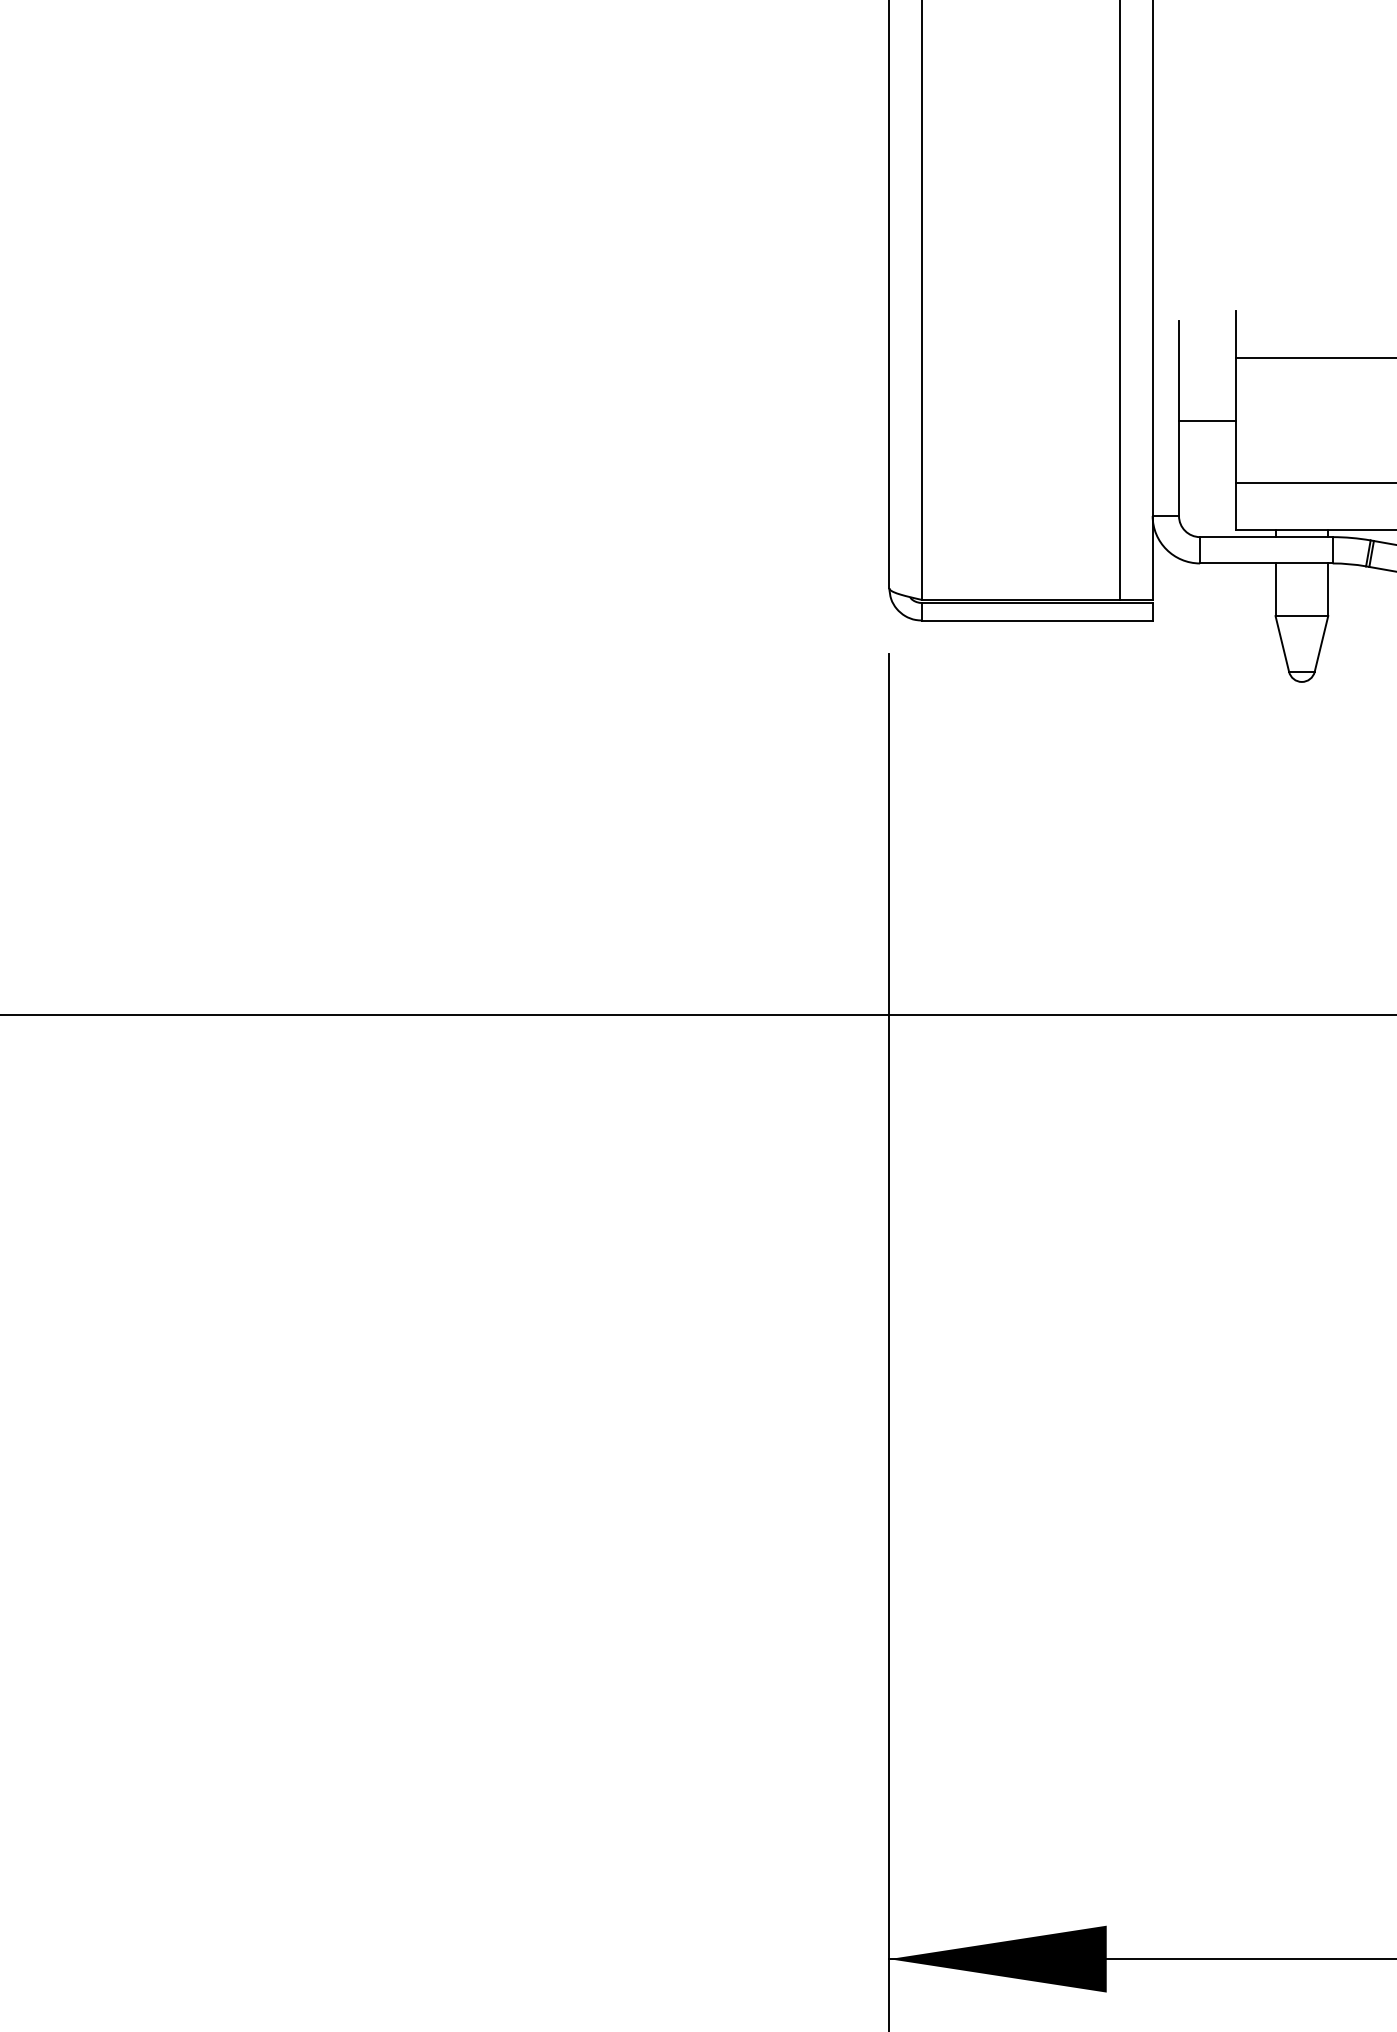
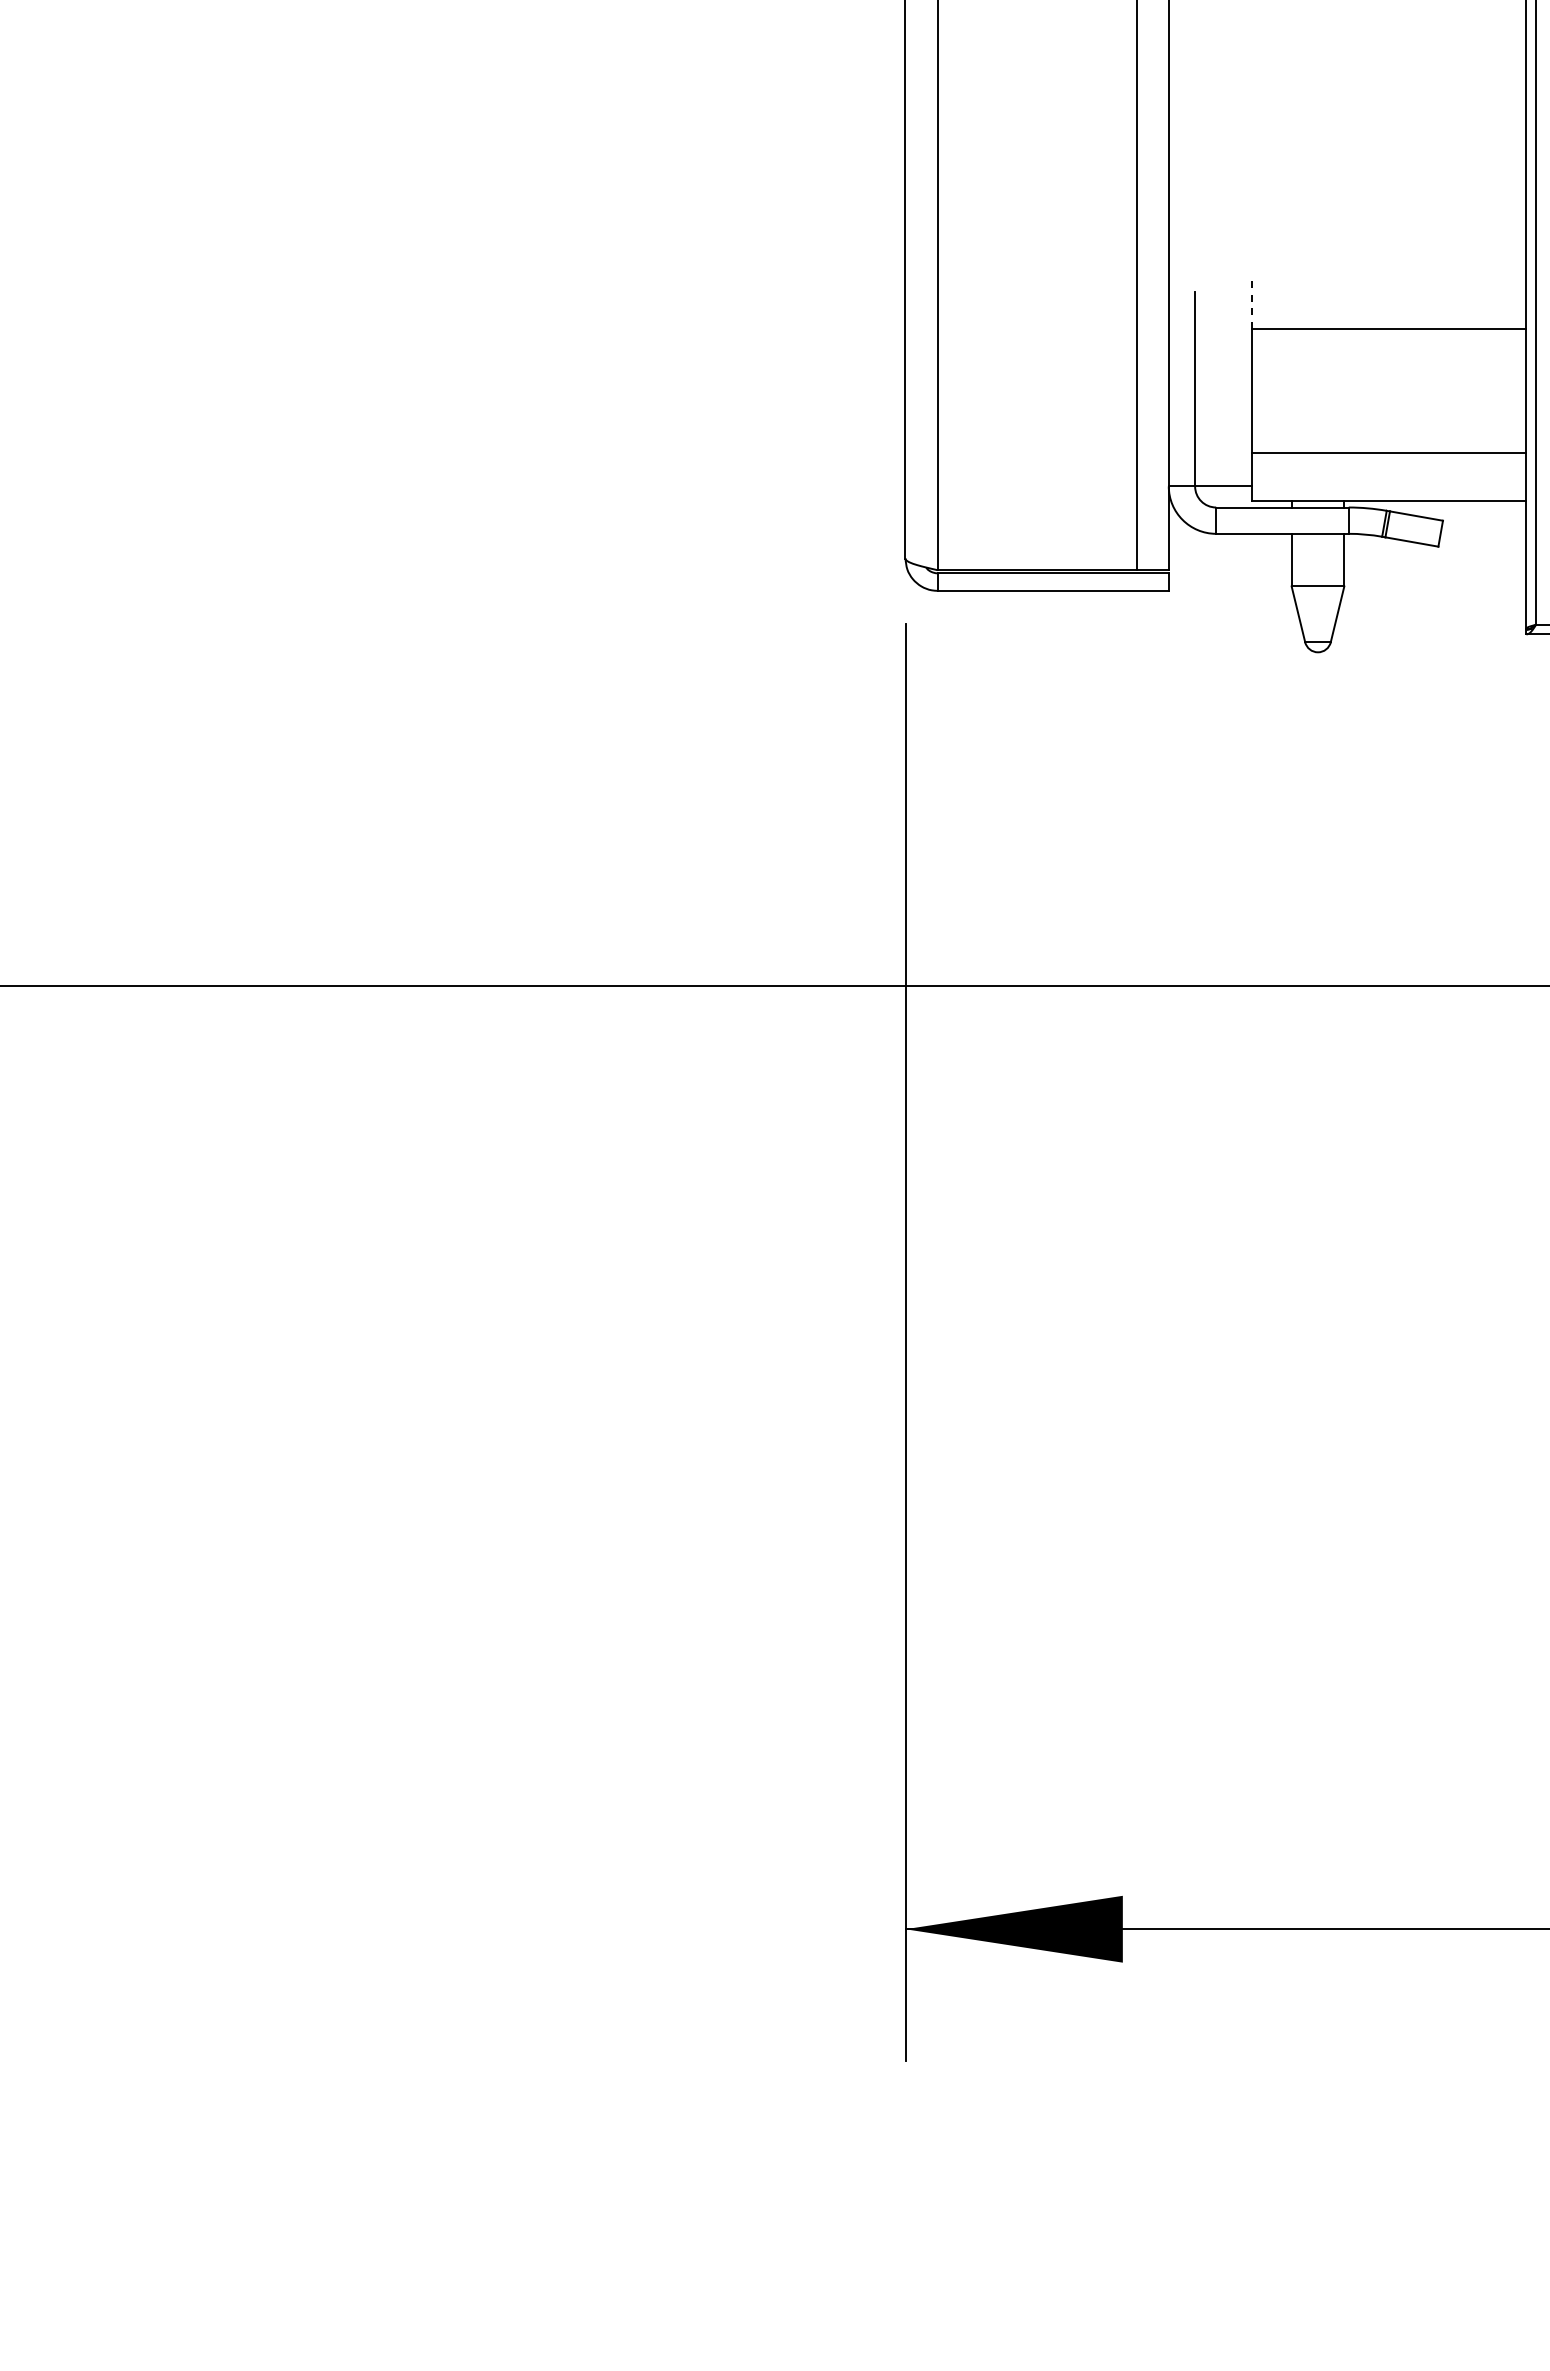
line: (1236, 334) -> (1252, 304), solid -> dashed
line: (1207, 421) -> (1223, 485), moved

